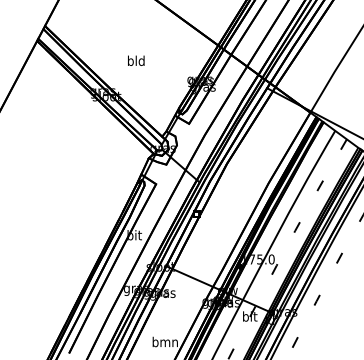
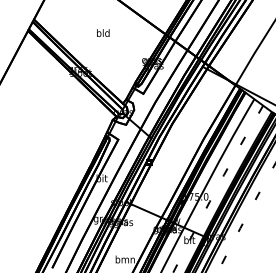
text: (136, 60) -> (103, 32), moved

